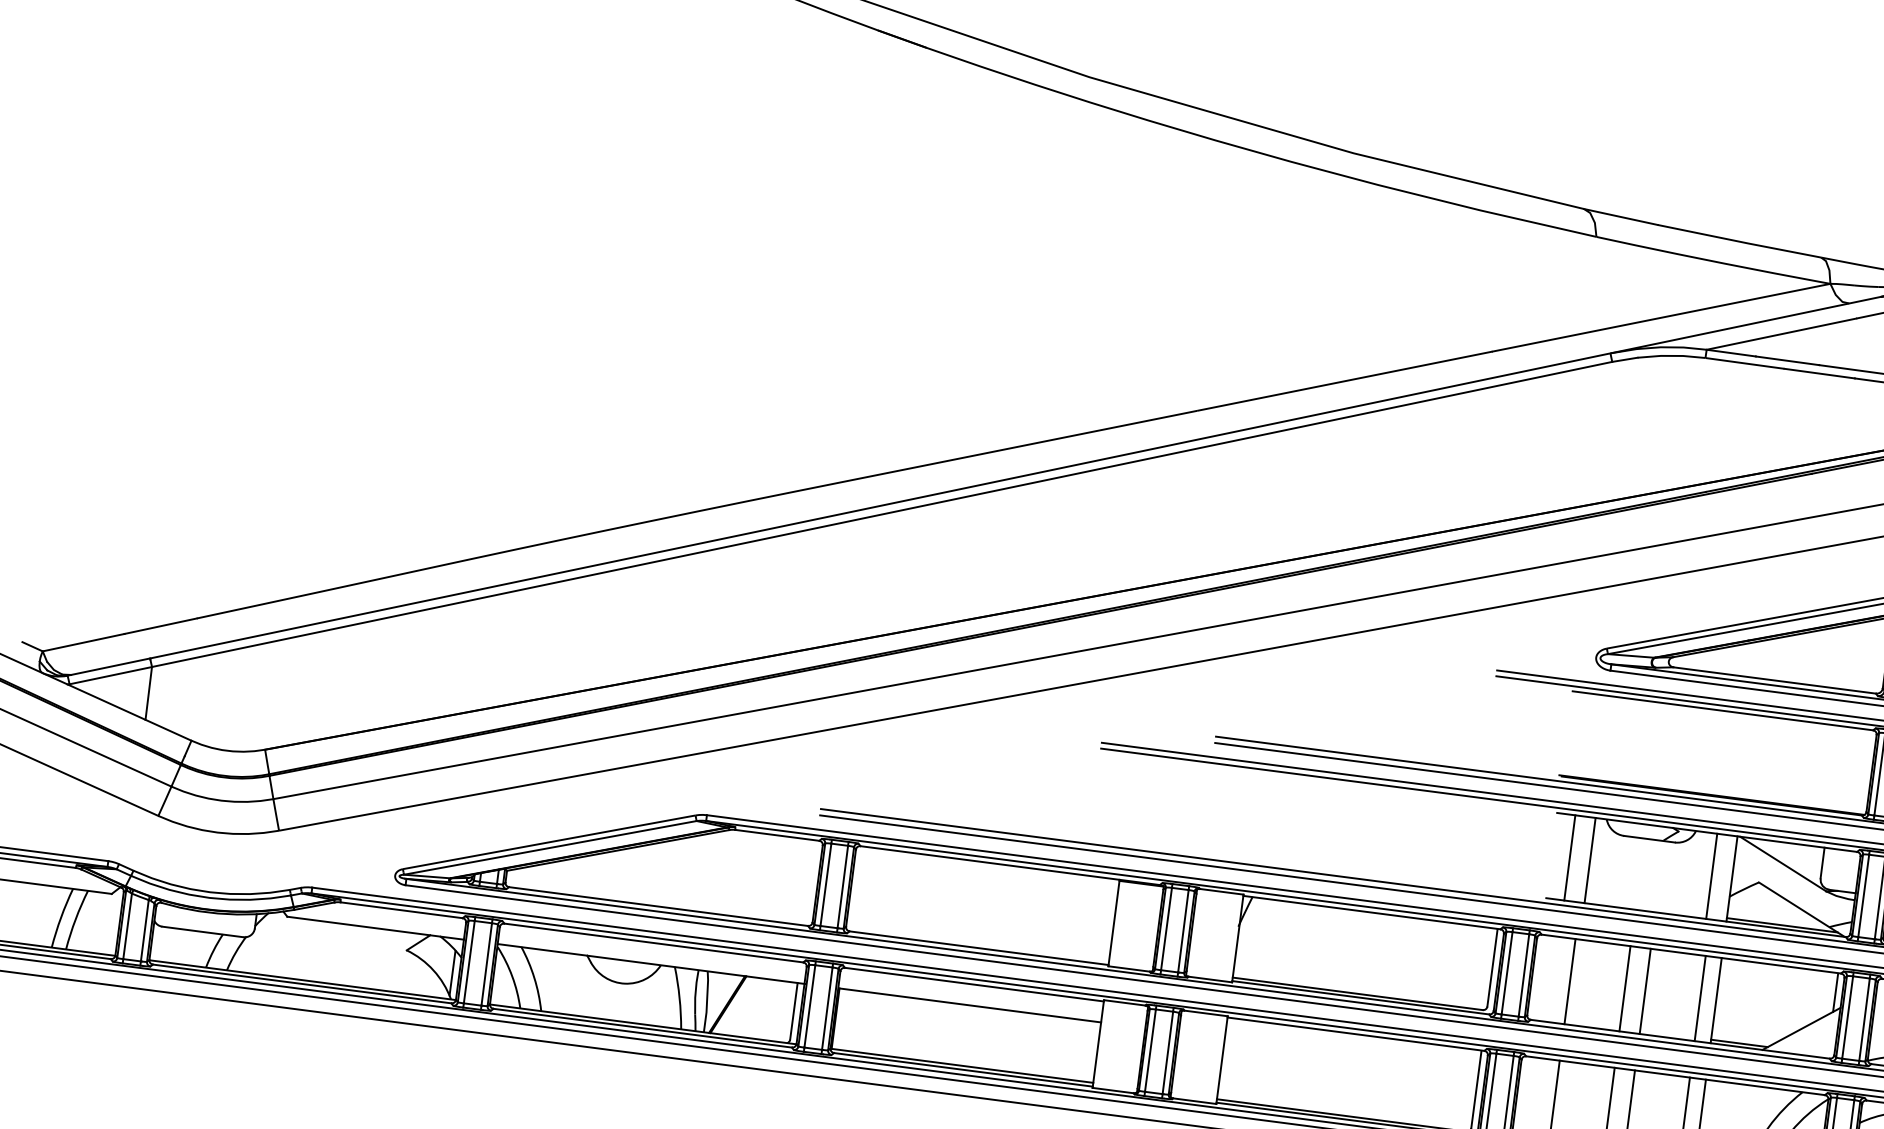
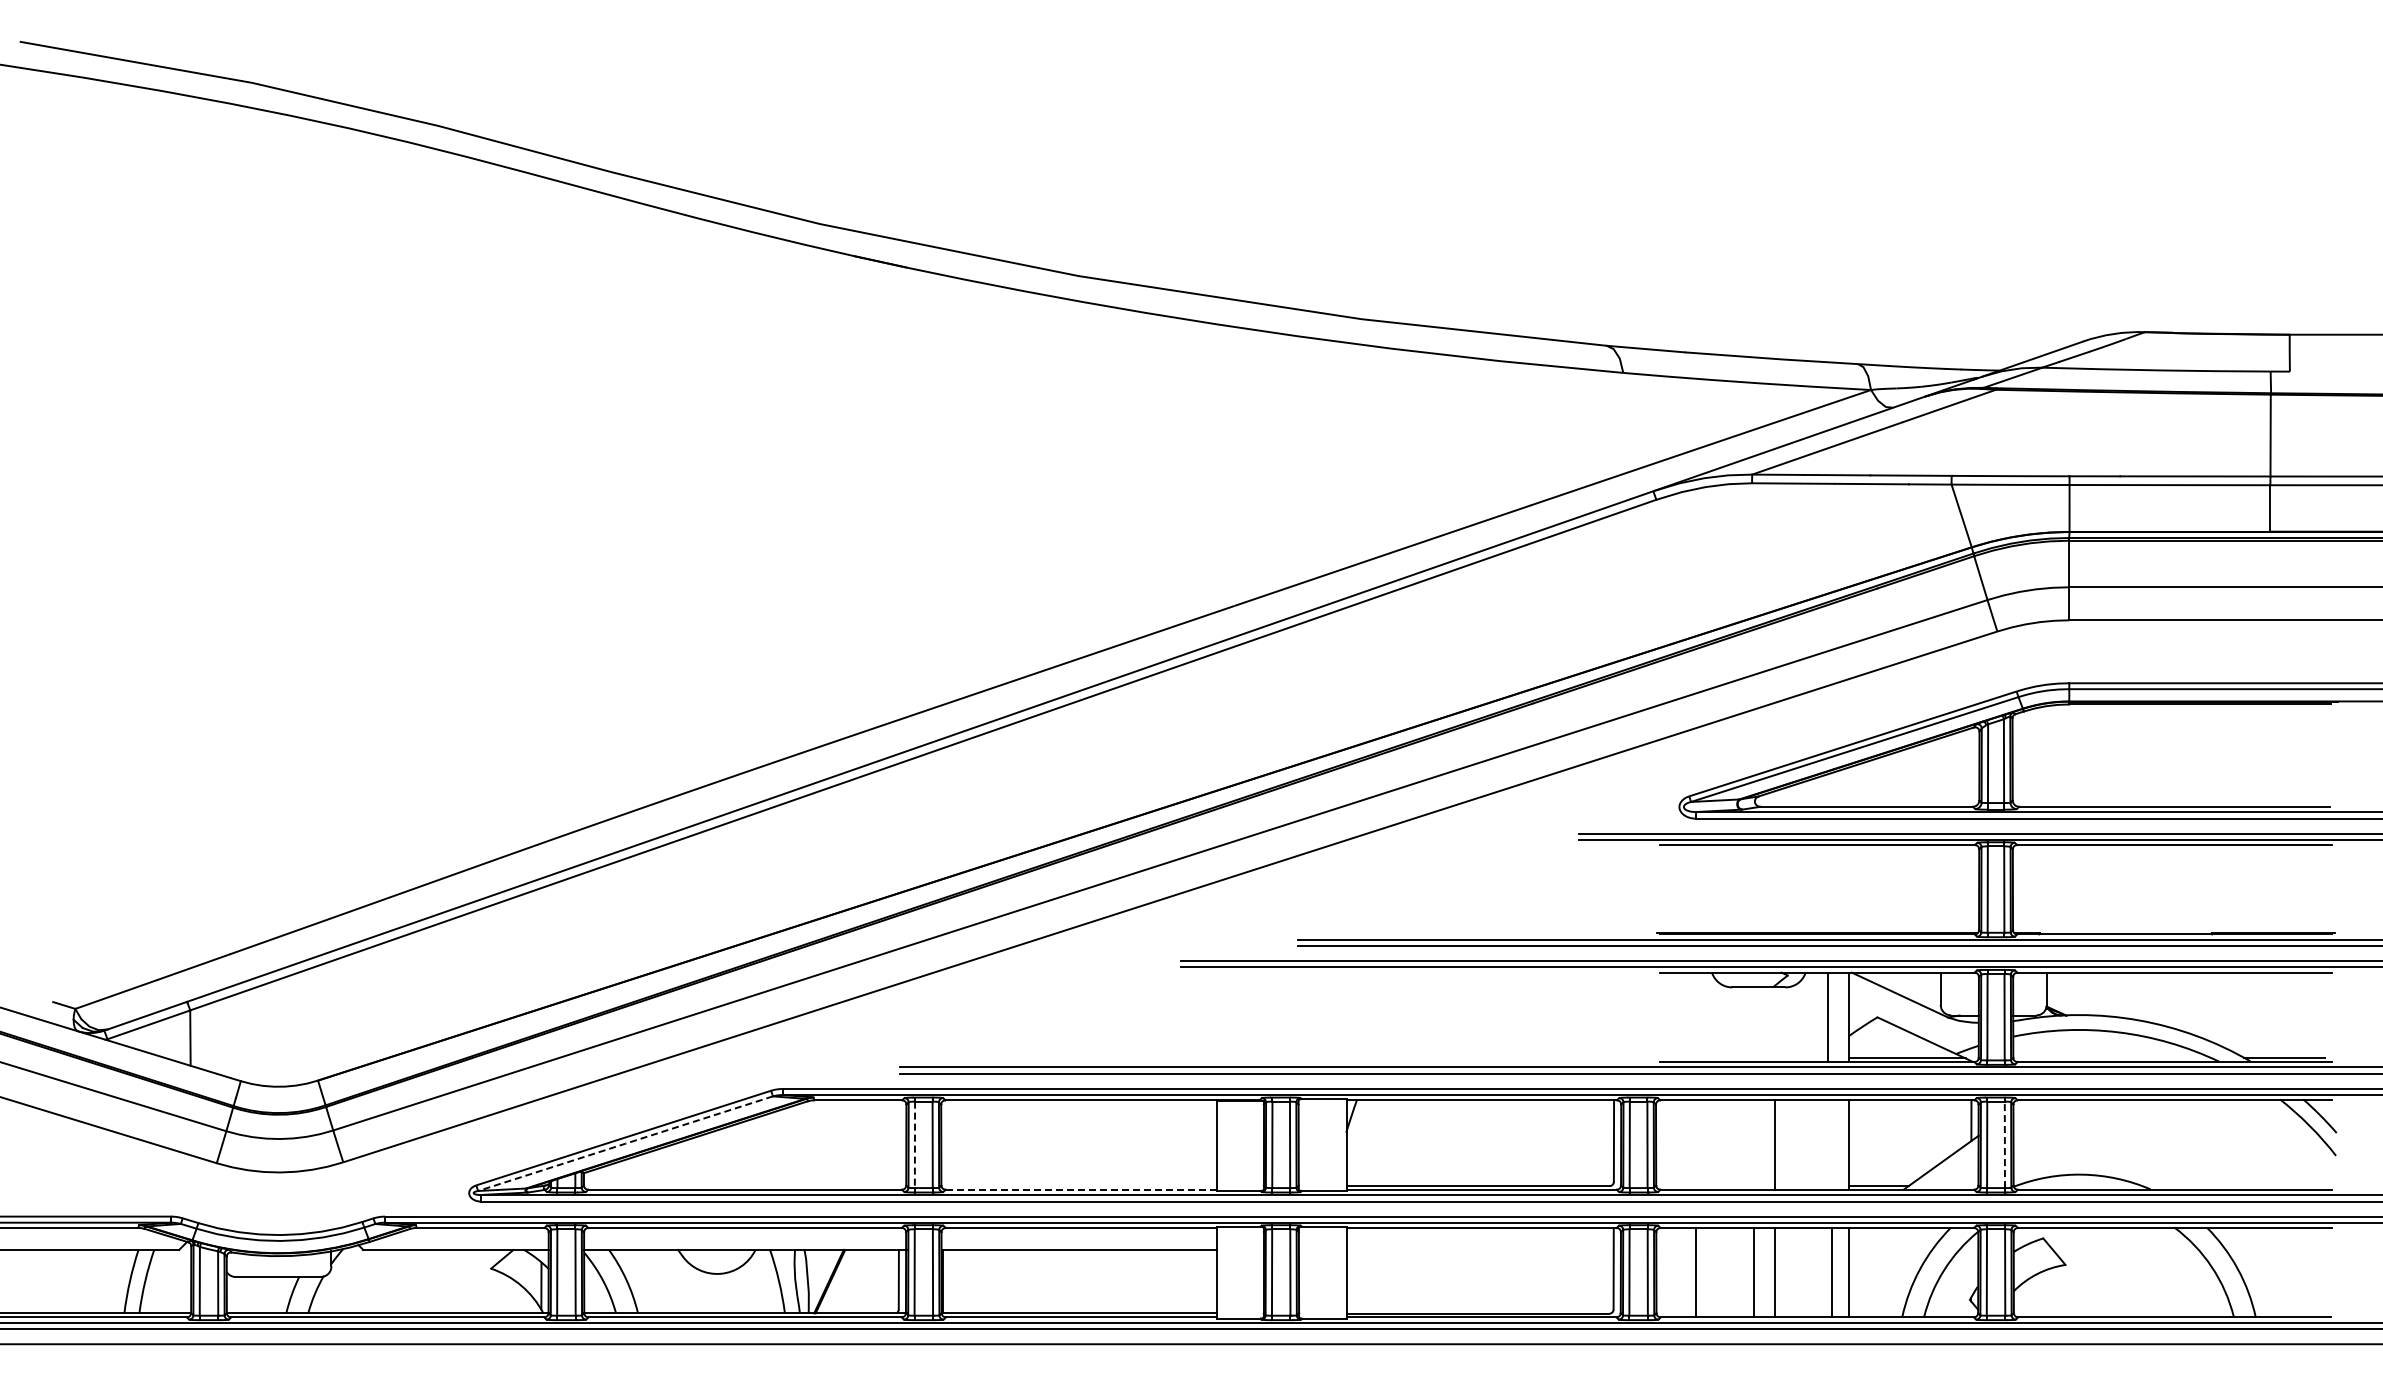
line: (550, 847) -> (625, 1143), solid -> dashed
line: (1570, 858) -> (1679, 1017), removed
line: (1590, 860) -> (1700, 1017), removed
line: (825, 885) -> (914, 1145), solid -> dashed
line: (979, 947) -> (1081, 1189), solid -> dashed
line: (1569, 981) -> (1695, 1144), removed
line: (1625, 988) -> (1753, 1144), removed
line: (1700, 998) -> (1832, 1144), removed
line: (1864, 1019) -> (2004, 1144), solid -> dashed

